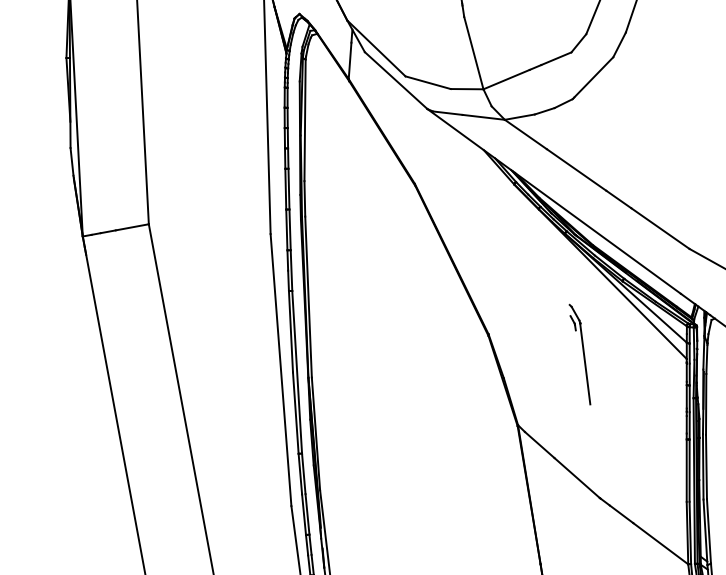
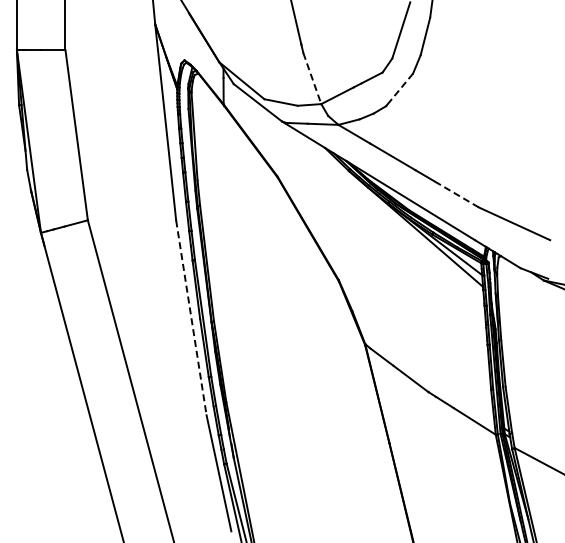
line: (473, 54) -> (312, 79), solid -> dashed
line: (592, 77) -> (399, 89), solid -> dashed
line: (660, 228) -> (456, 194), solid -> dashed
part: (579, 354) -> (405, 289), removed
line: (281, 369) -> (191, 317), solid -> dashed

